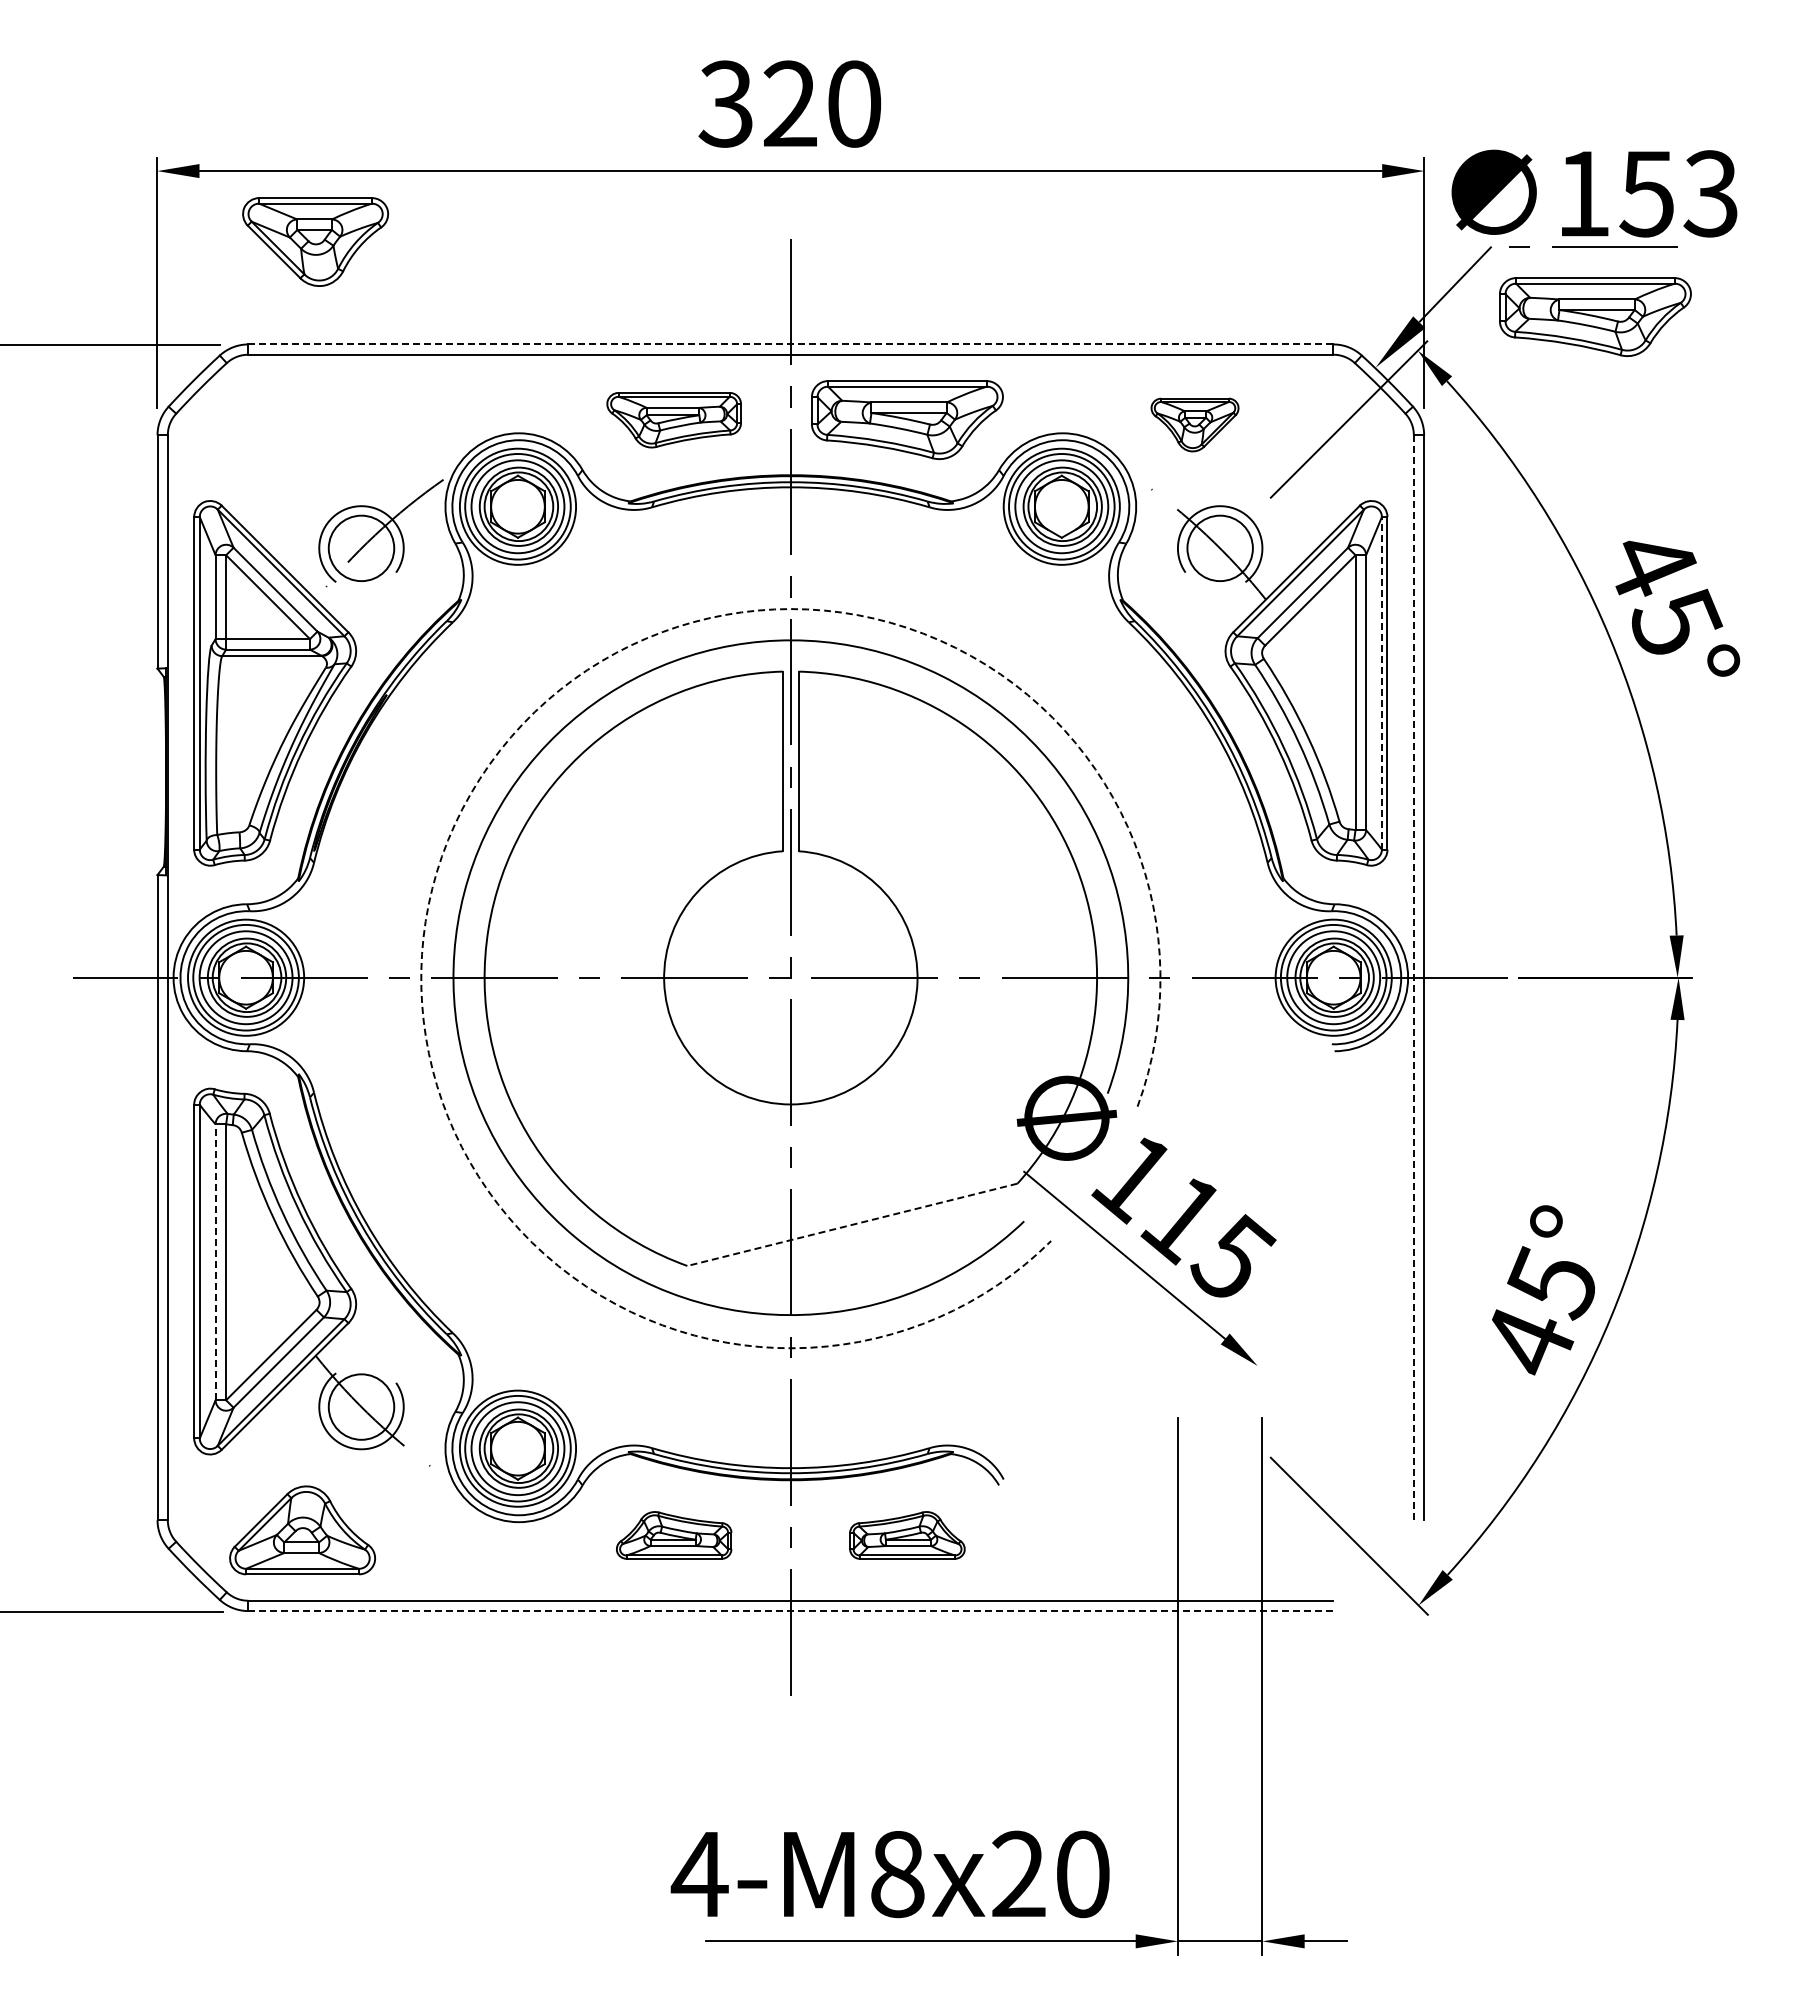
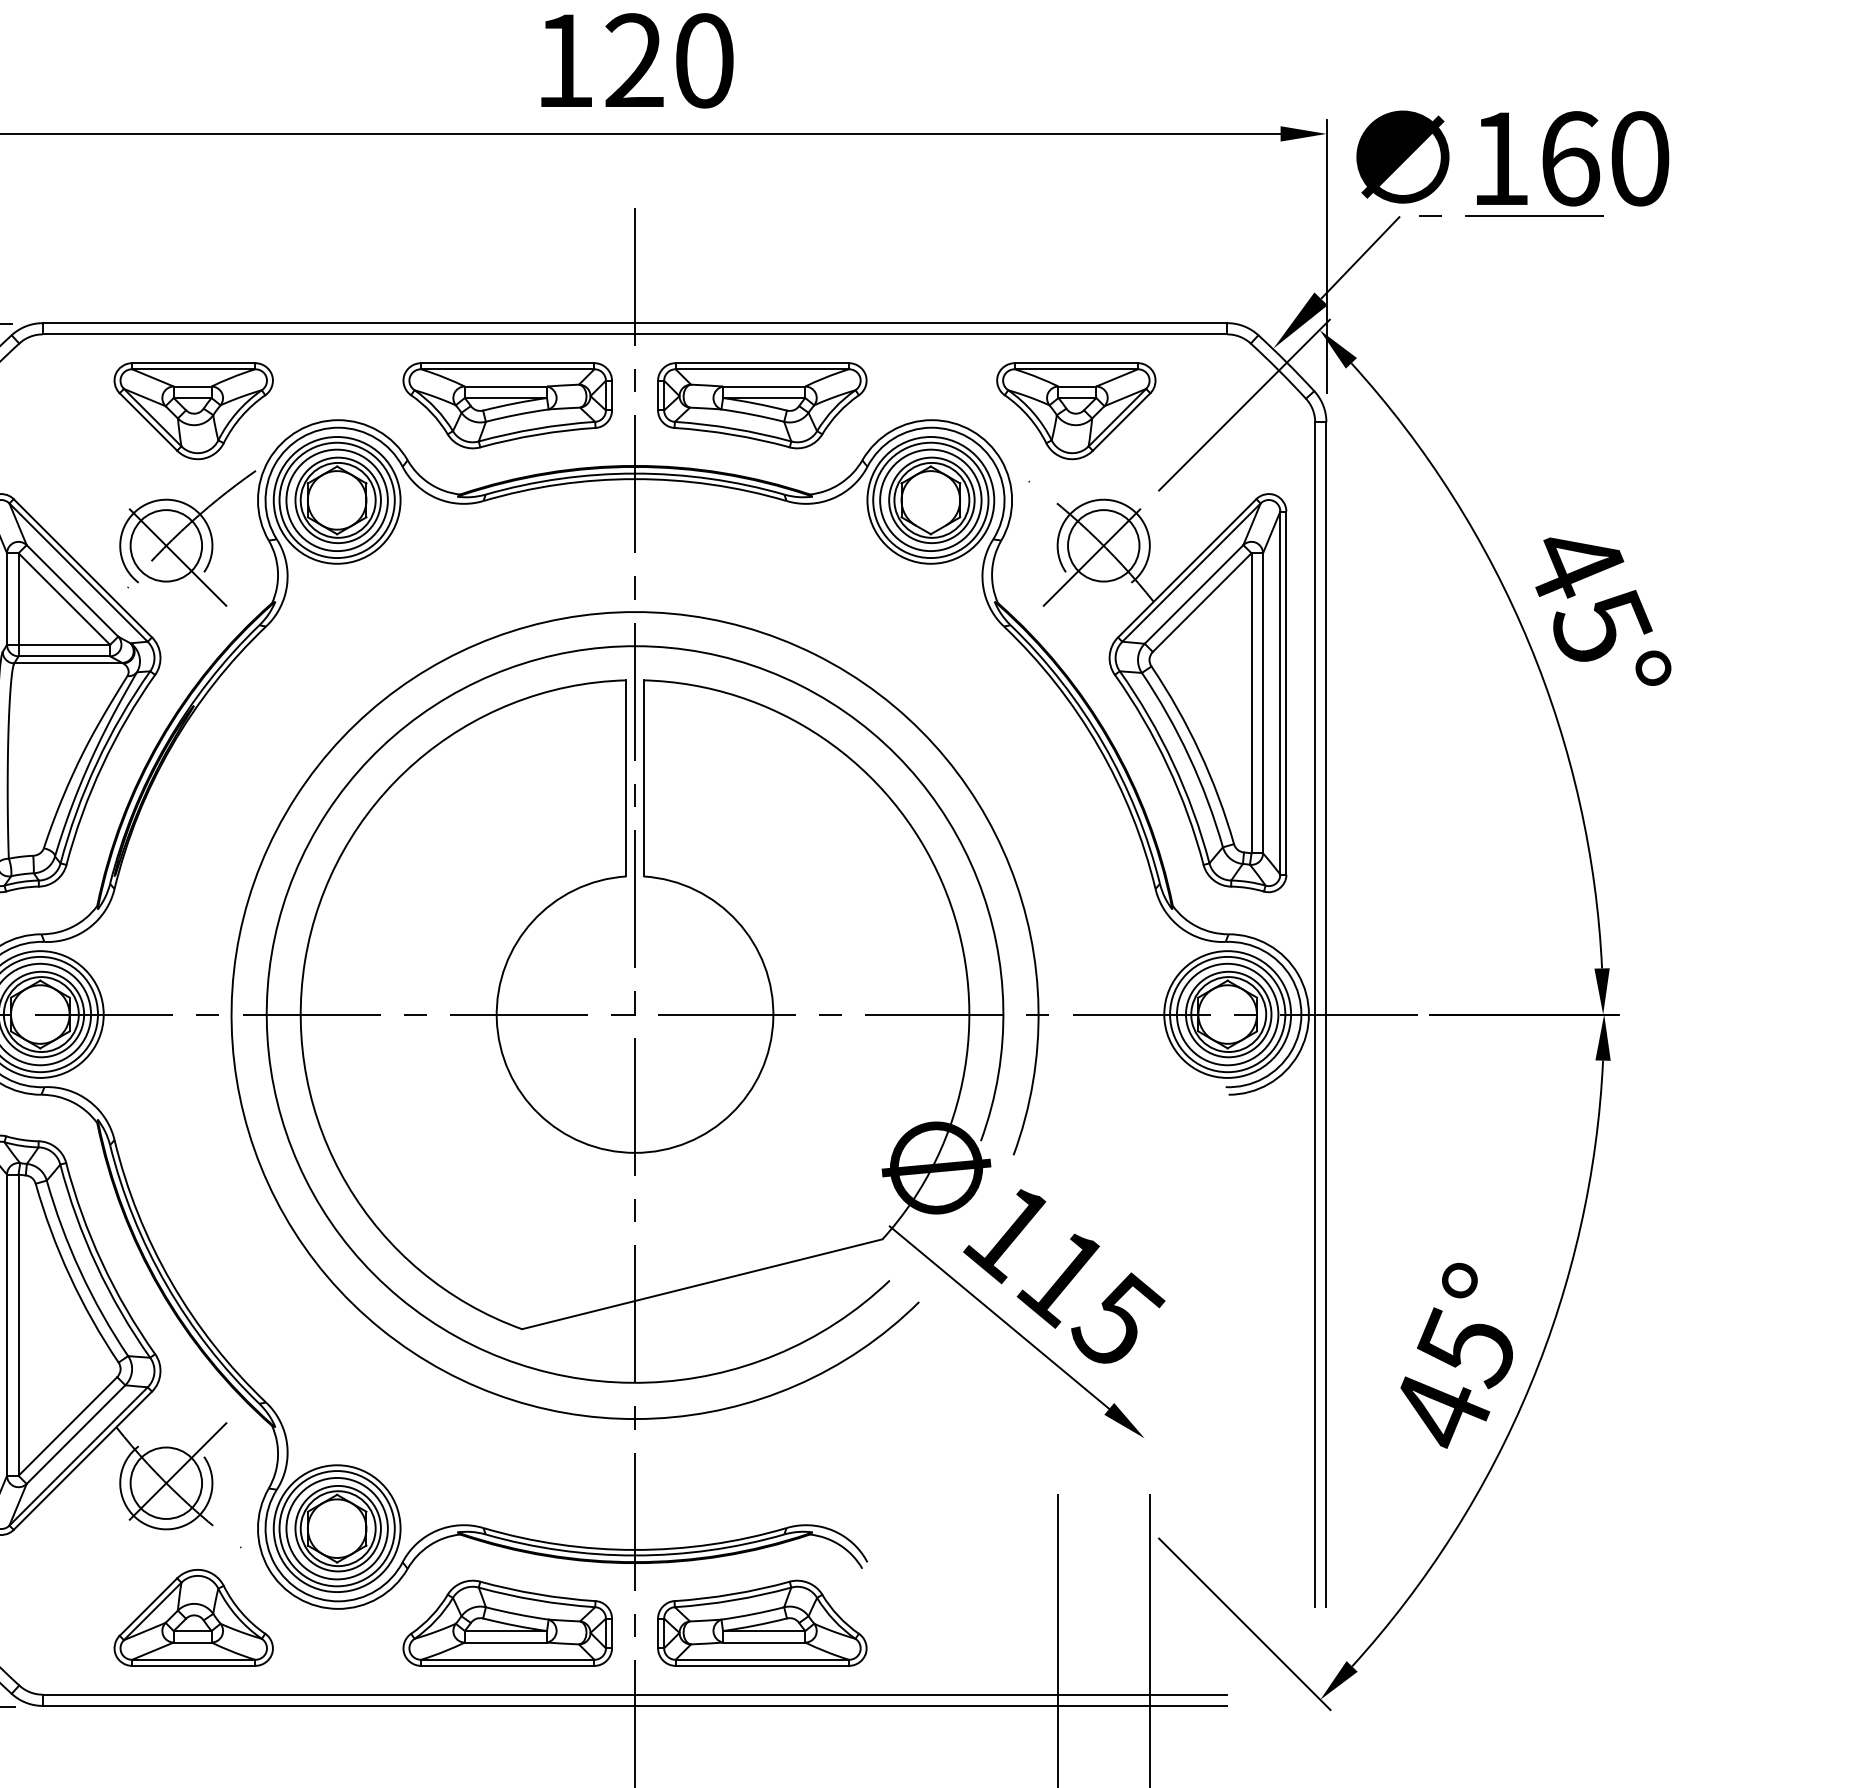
text: (725, 103) -> (563, 60), 320 -> 120
text: (1678, 193) -> (1604, 158), 153 -> 160
part: (315, 241) -> (193, 410), moved
part: (1595, 316) -> (1513, 292), removed
line: (791, 344) -> (635, 323), dashed -> solid
part: (673, 420) -> (506, 406), size x1.43
part: (1194, 424) -> (1075, 410), size x1.67
line: (367, 554) -> (172, 552), added
line: (1213, 554) -> (1096, 552), added
line: (1381, 682) -> (1279, 692), dashed -> solid
arc: (479, 778) -> (295, 797), dashed -> solid
line: (1413, 977) -> (1314, 1014), dashed -> solid
line: (851, 1224) -> (701, 1283), dashed -> solid
line: (215, 1262) -> (6, 1325), dashed -> solid
line: (367, 1400) -> (172, 1476), added
part: (302, 1530) -> (193, 1617), moved
part: (673, 1535) -> (506, 1623), size x1.67
part: (907, 1535) -> (762, 1623), size x1.67
line: (790, 1611) -> (634, 1706), dashed -> solid

